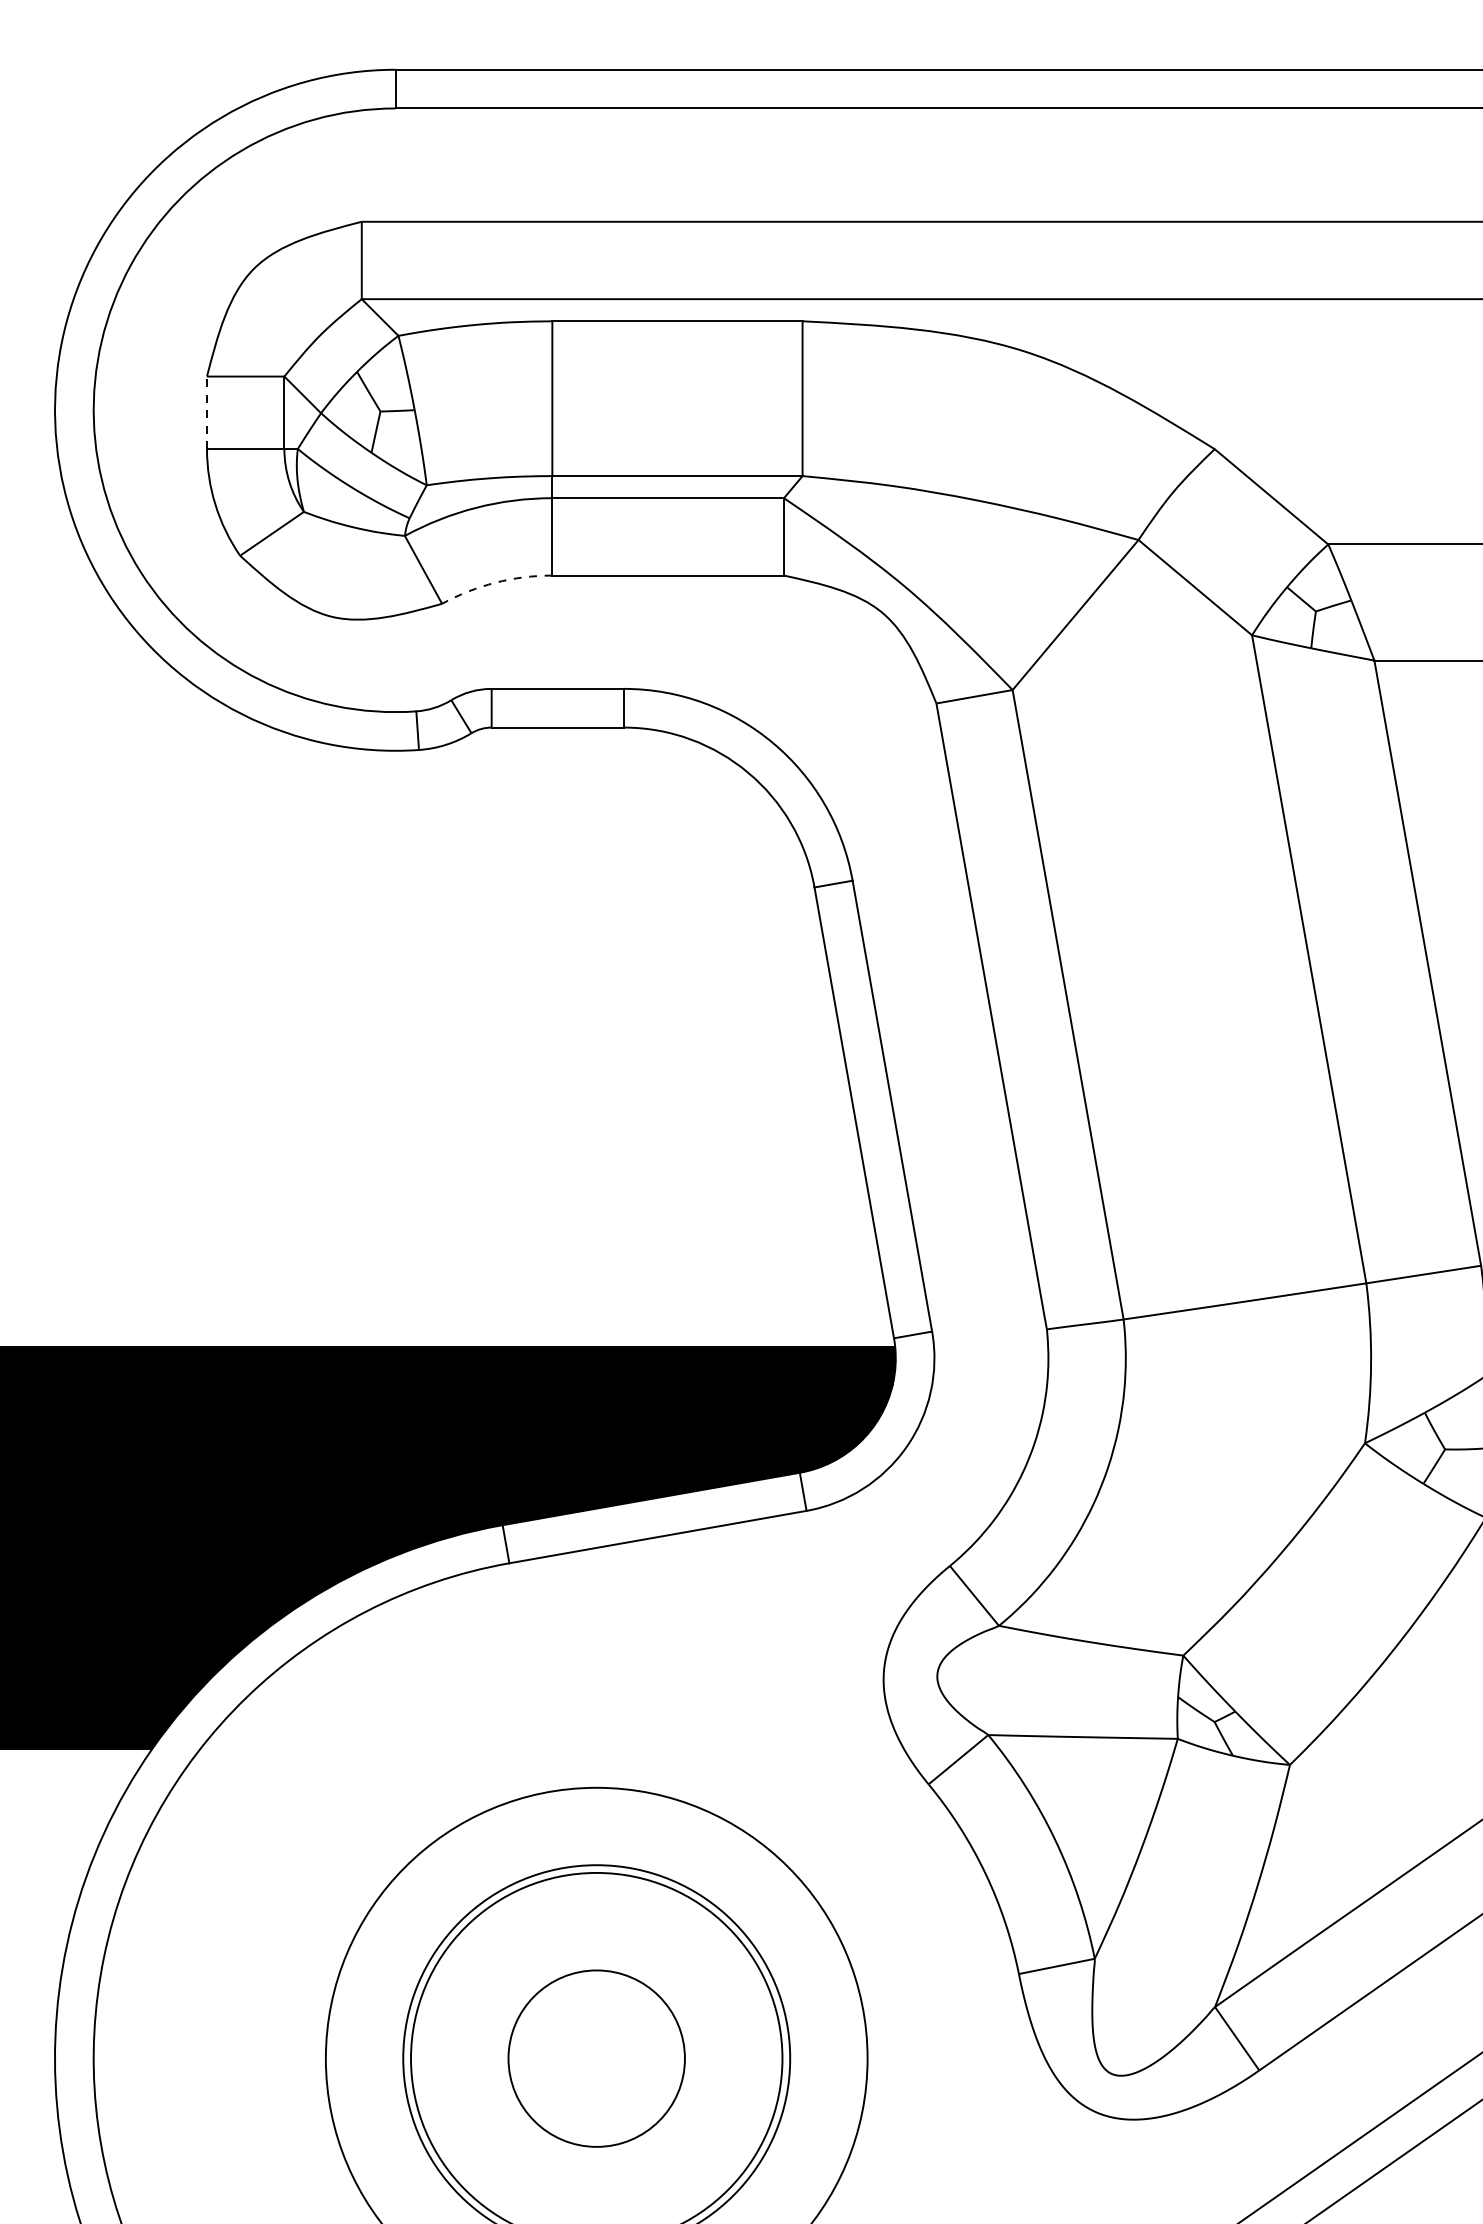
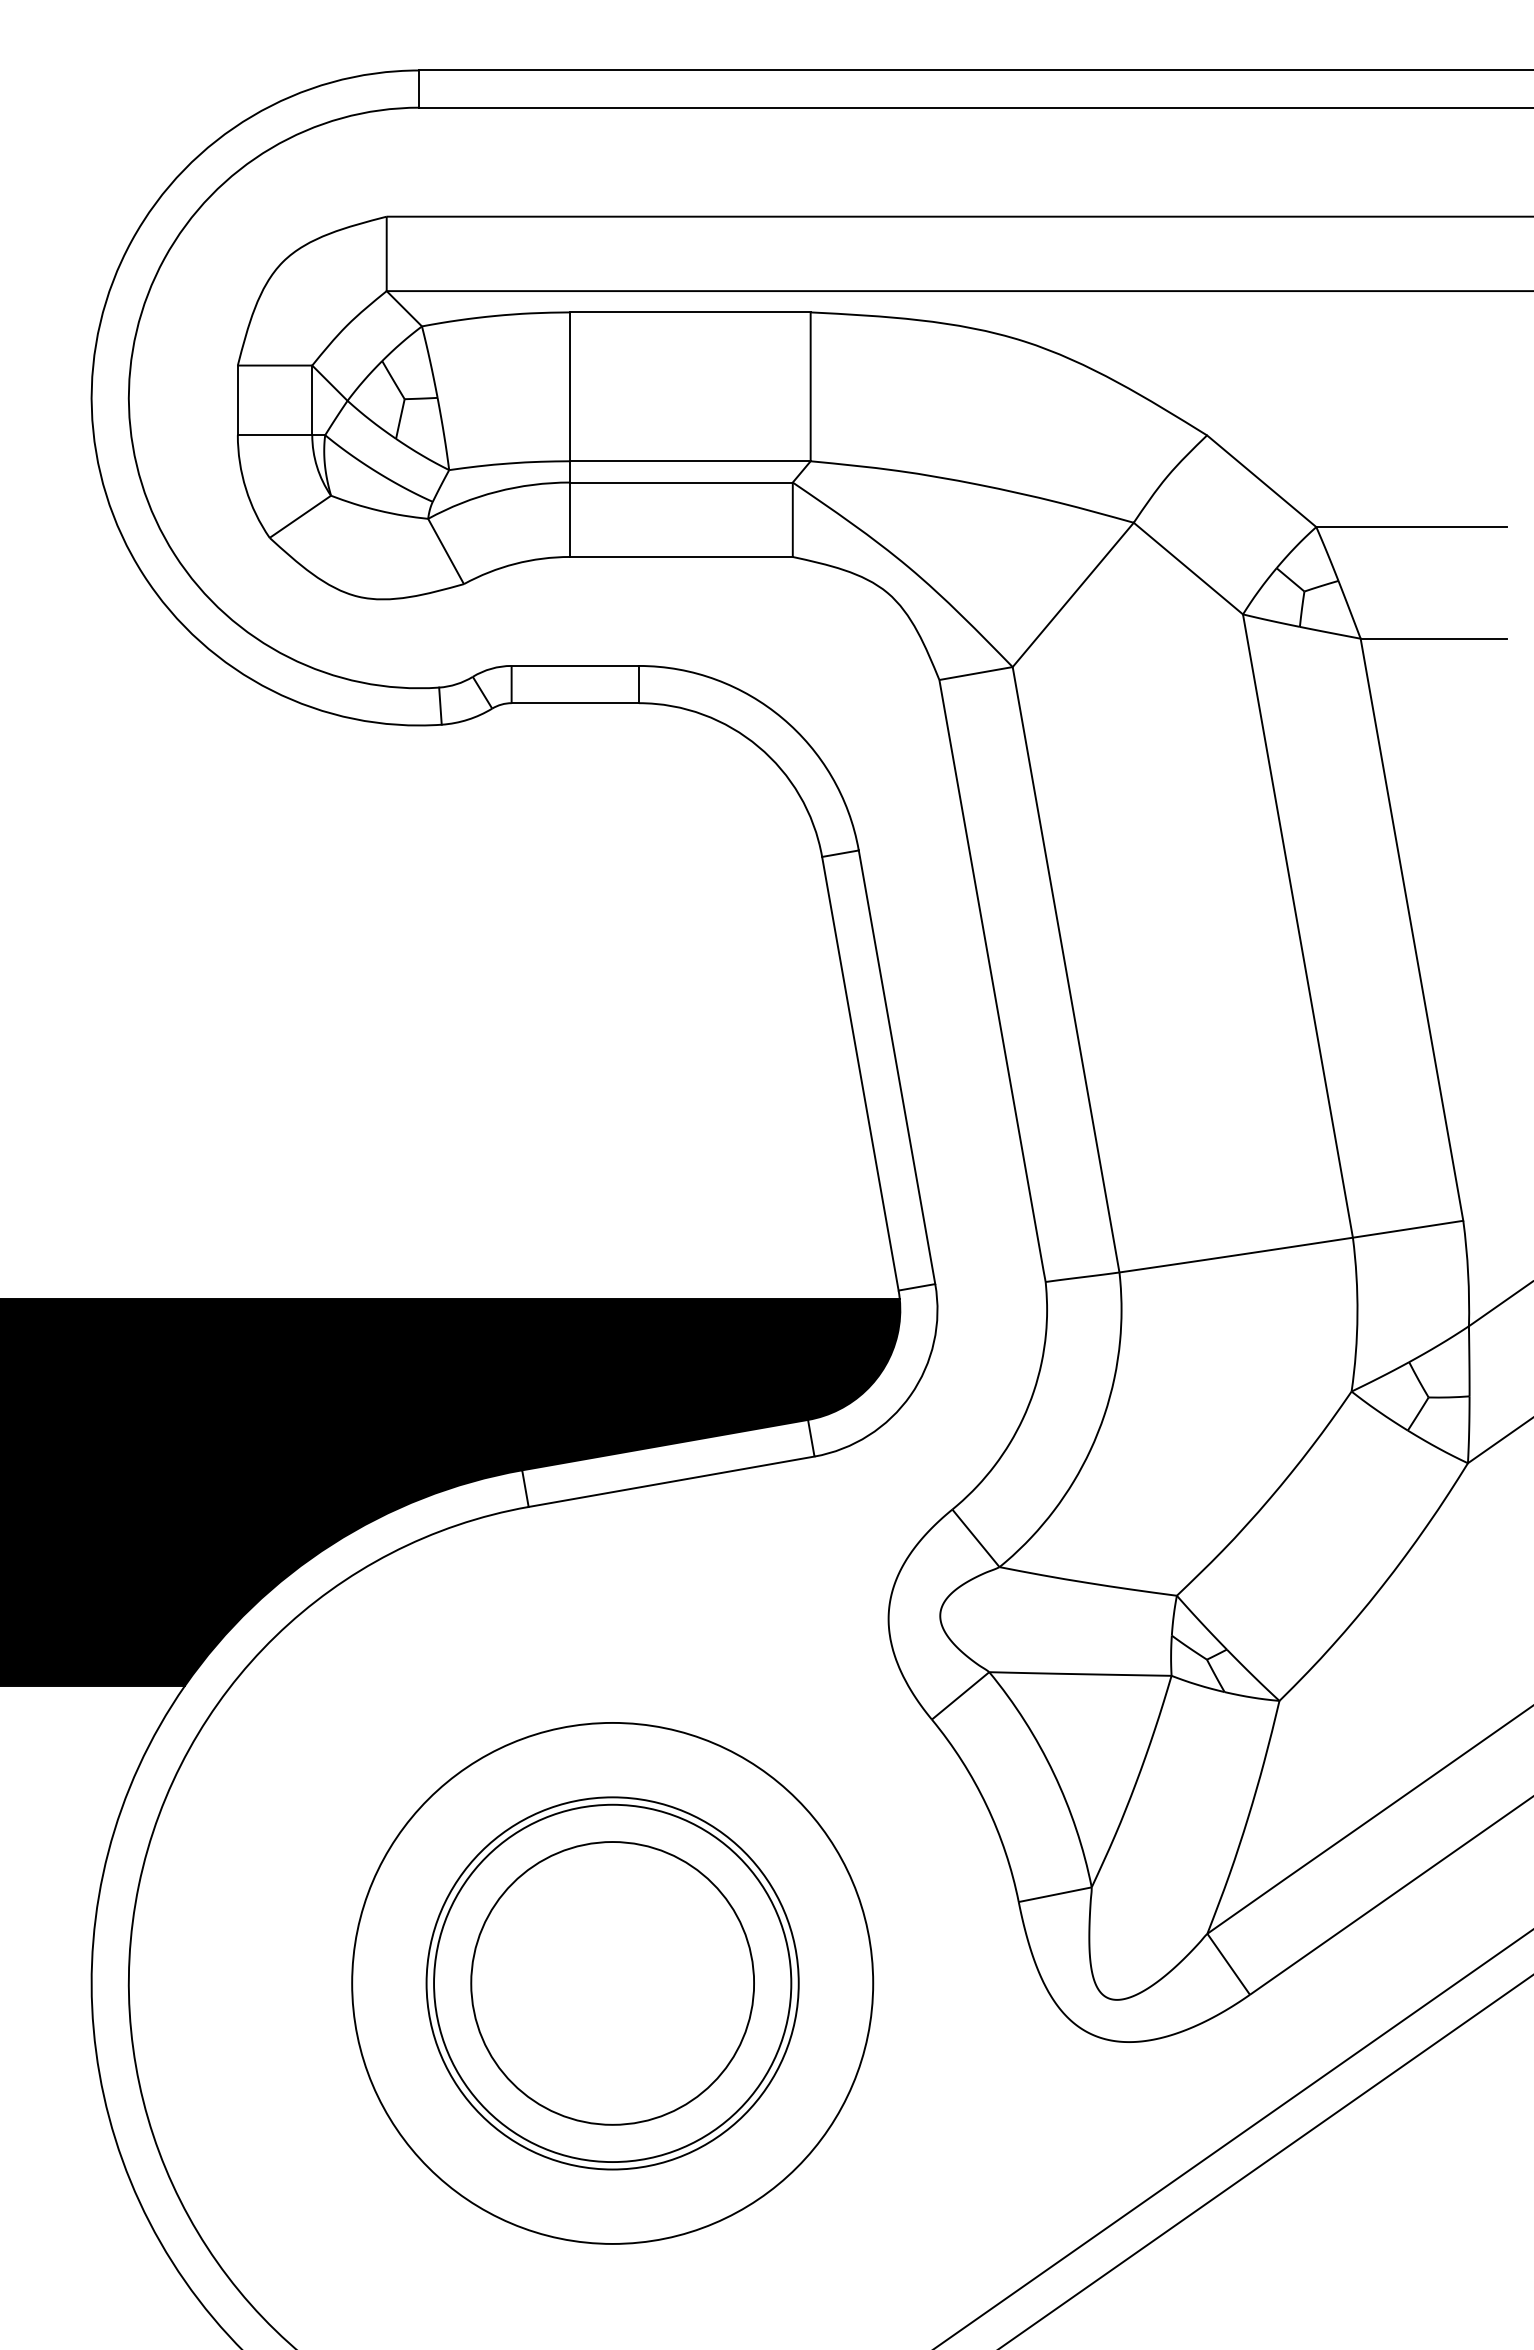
line: (206, 412) -> (237, 400), dashed -> solid
arc: (495, 582) -> (515, 563), dashed -> solid
circle: (596, 2058) -> (612, 1983), size x1.67

